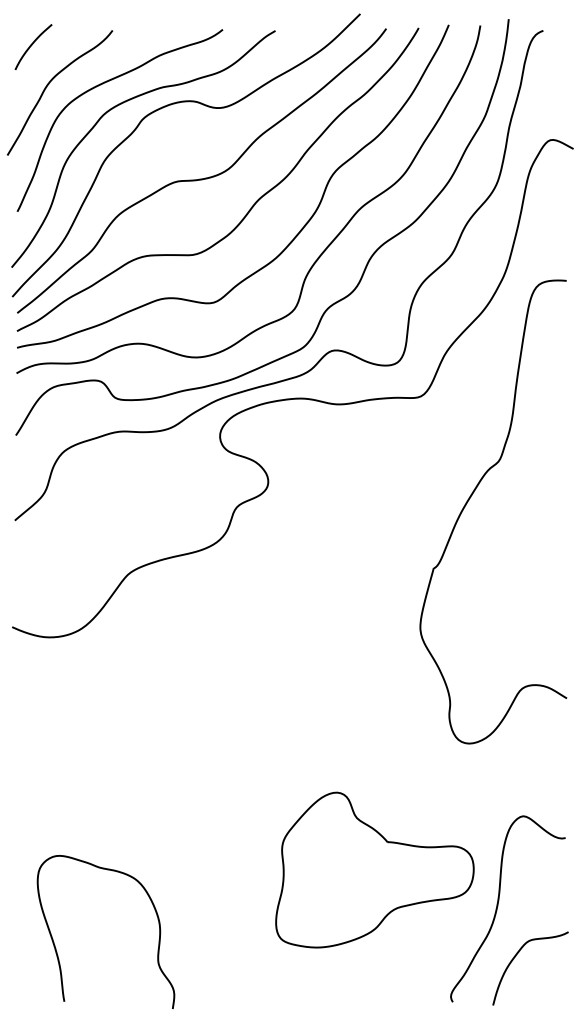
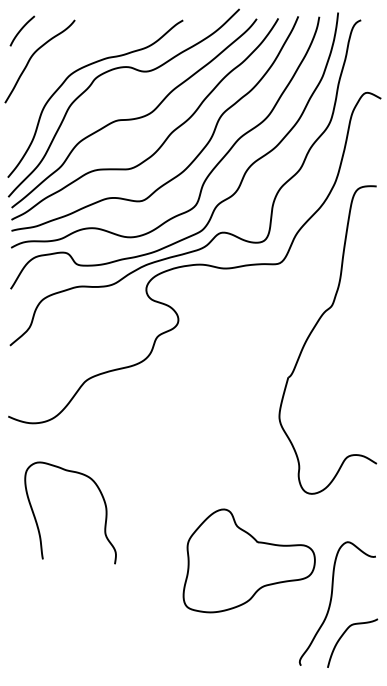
curve: (102, 85) -> (68, 56), removed
part: (373, 869) -> (248, 560), moved
curve: (56, 946) -> (37, 522), moved

